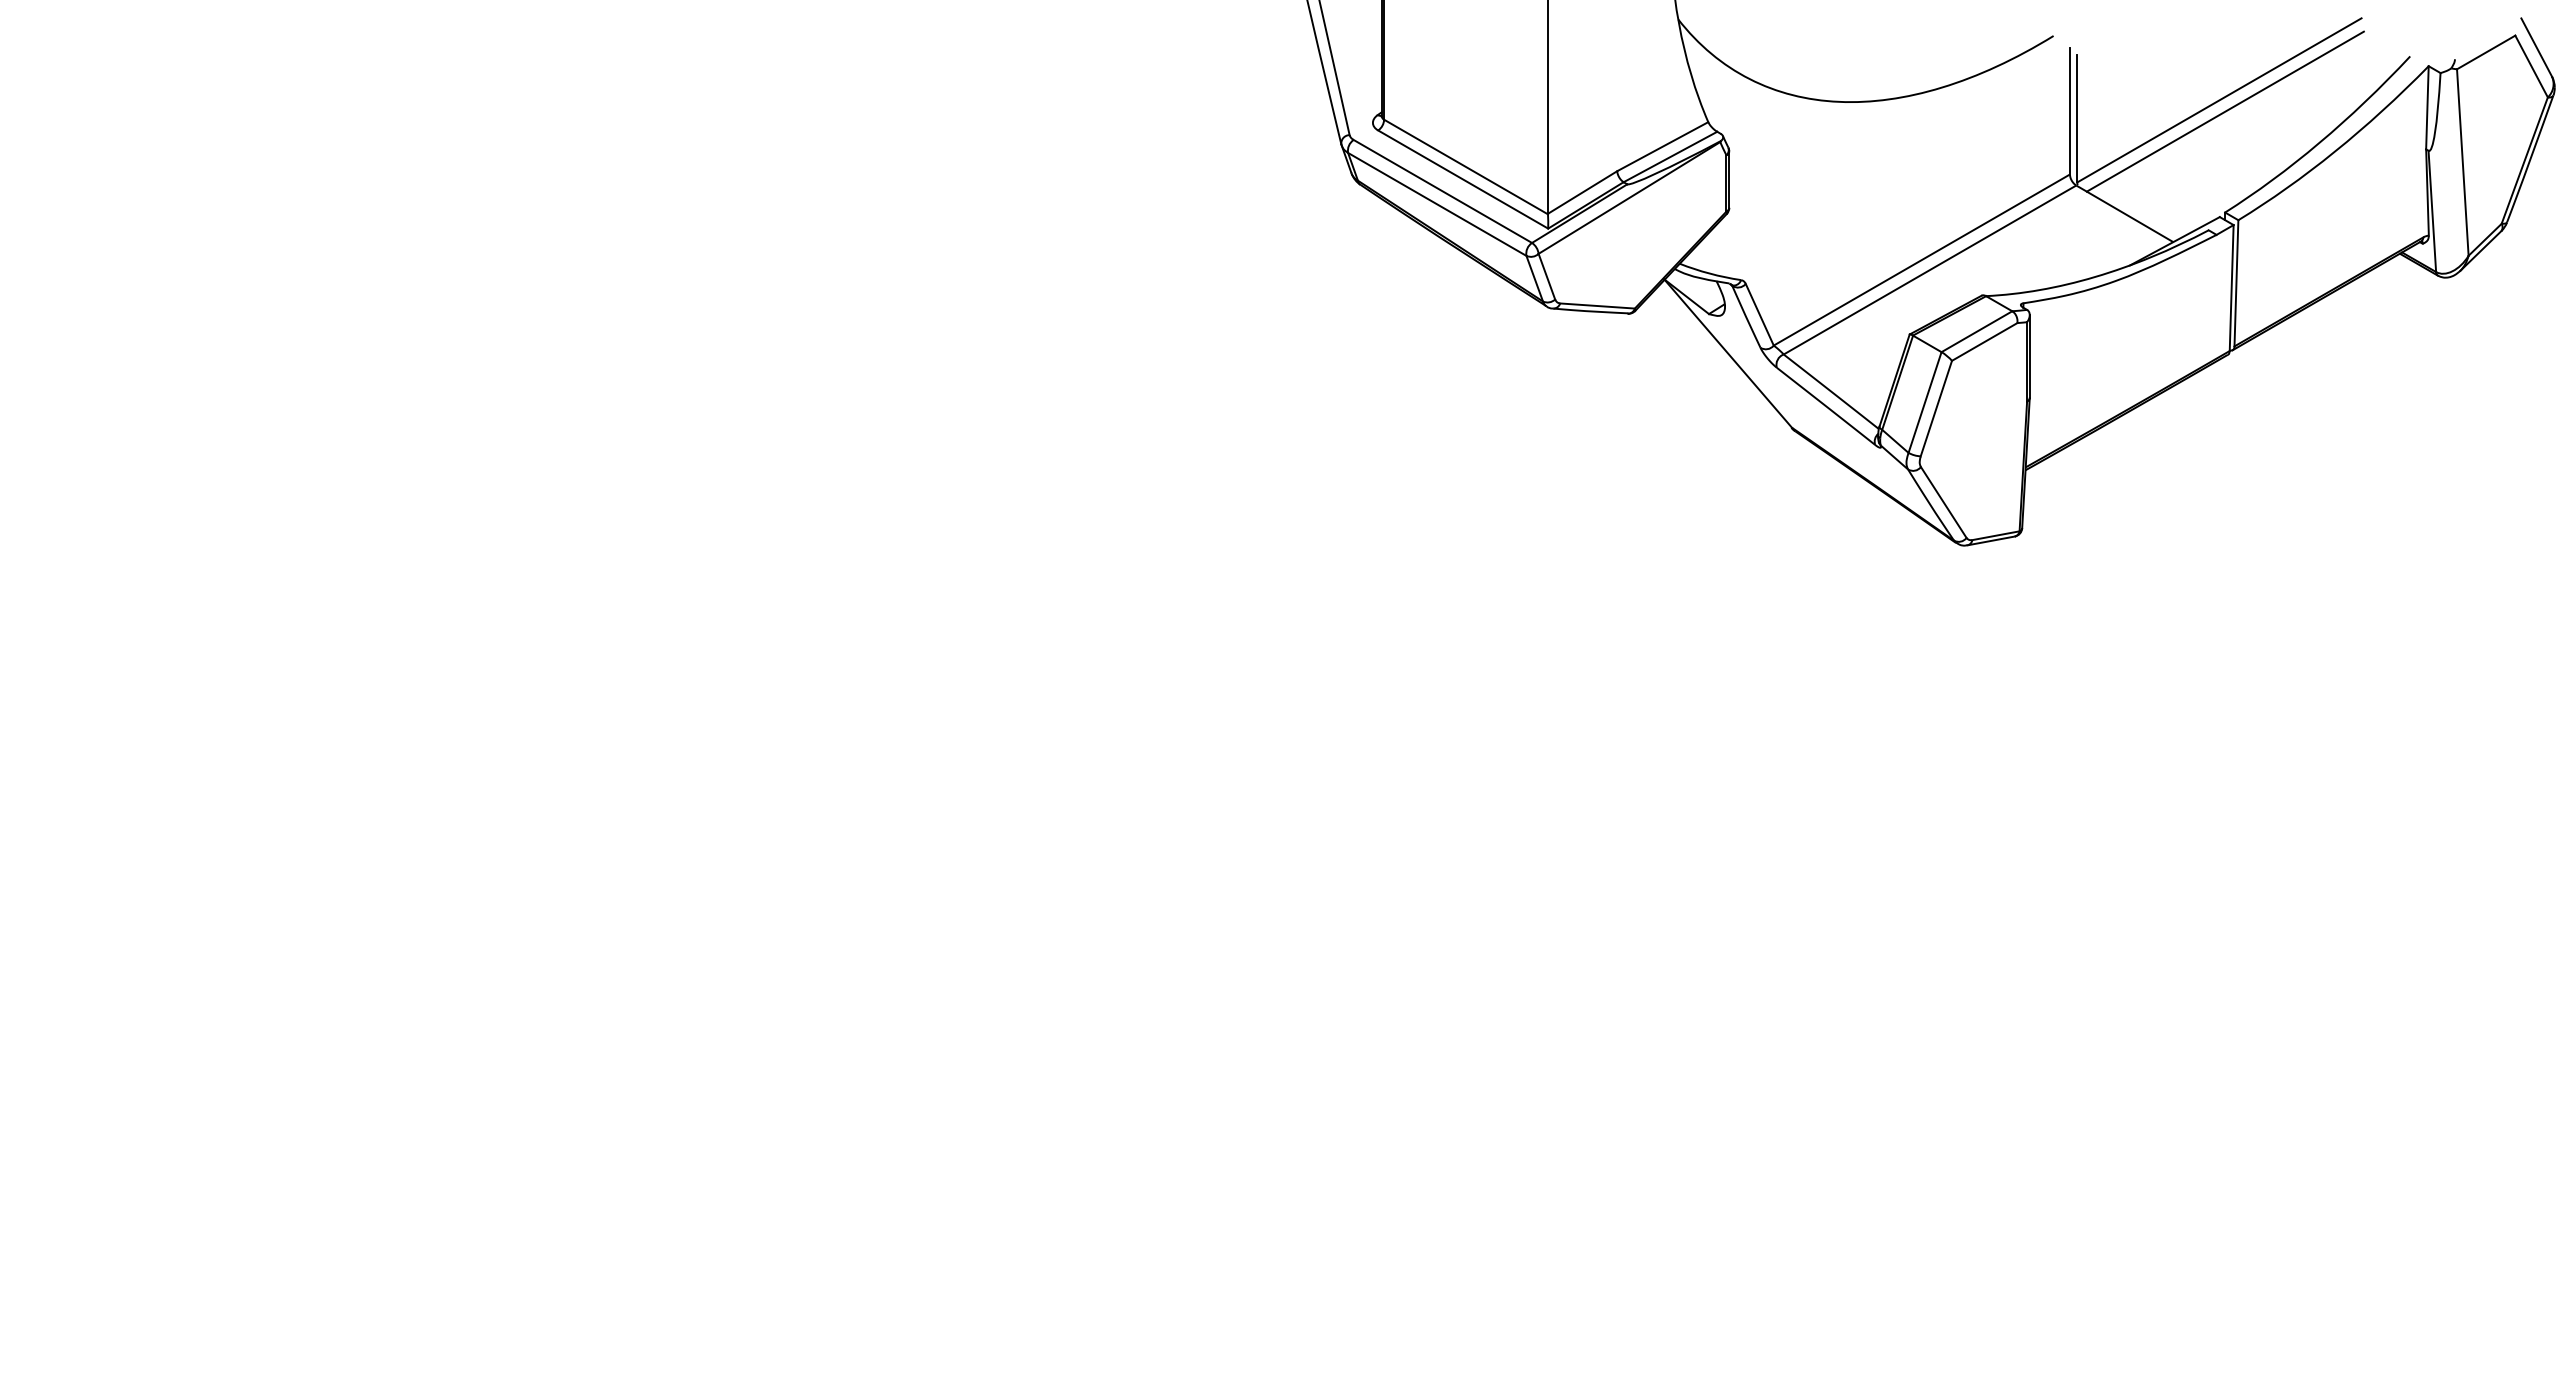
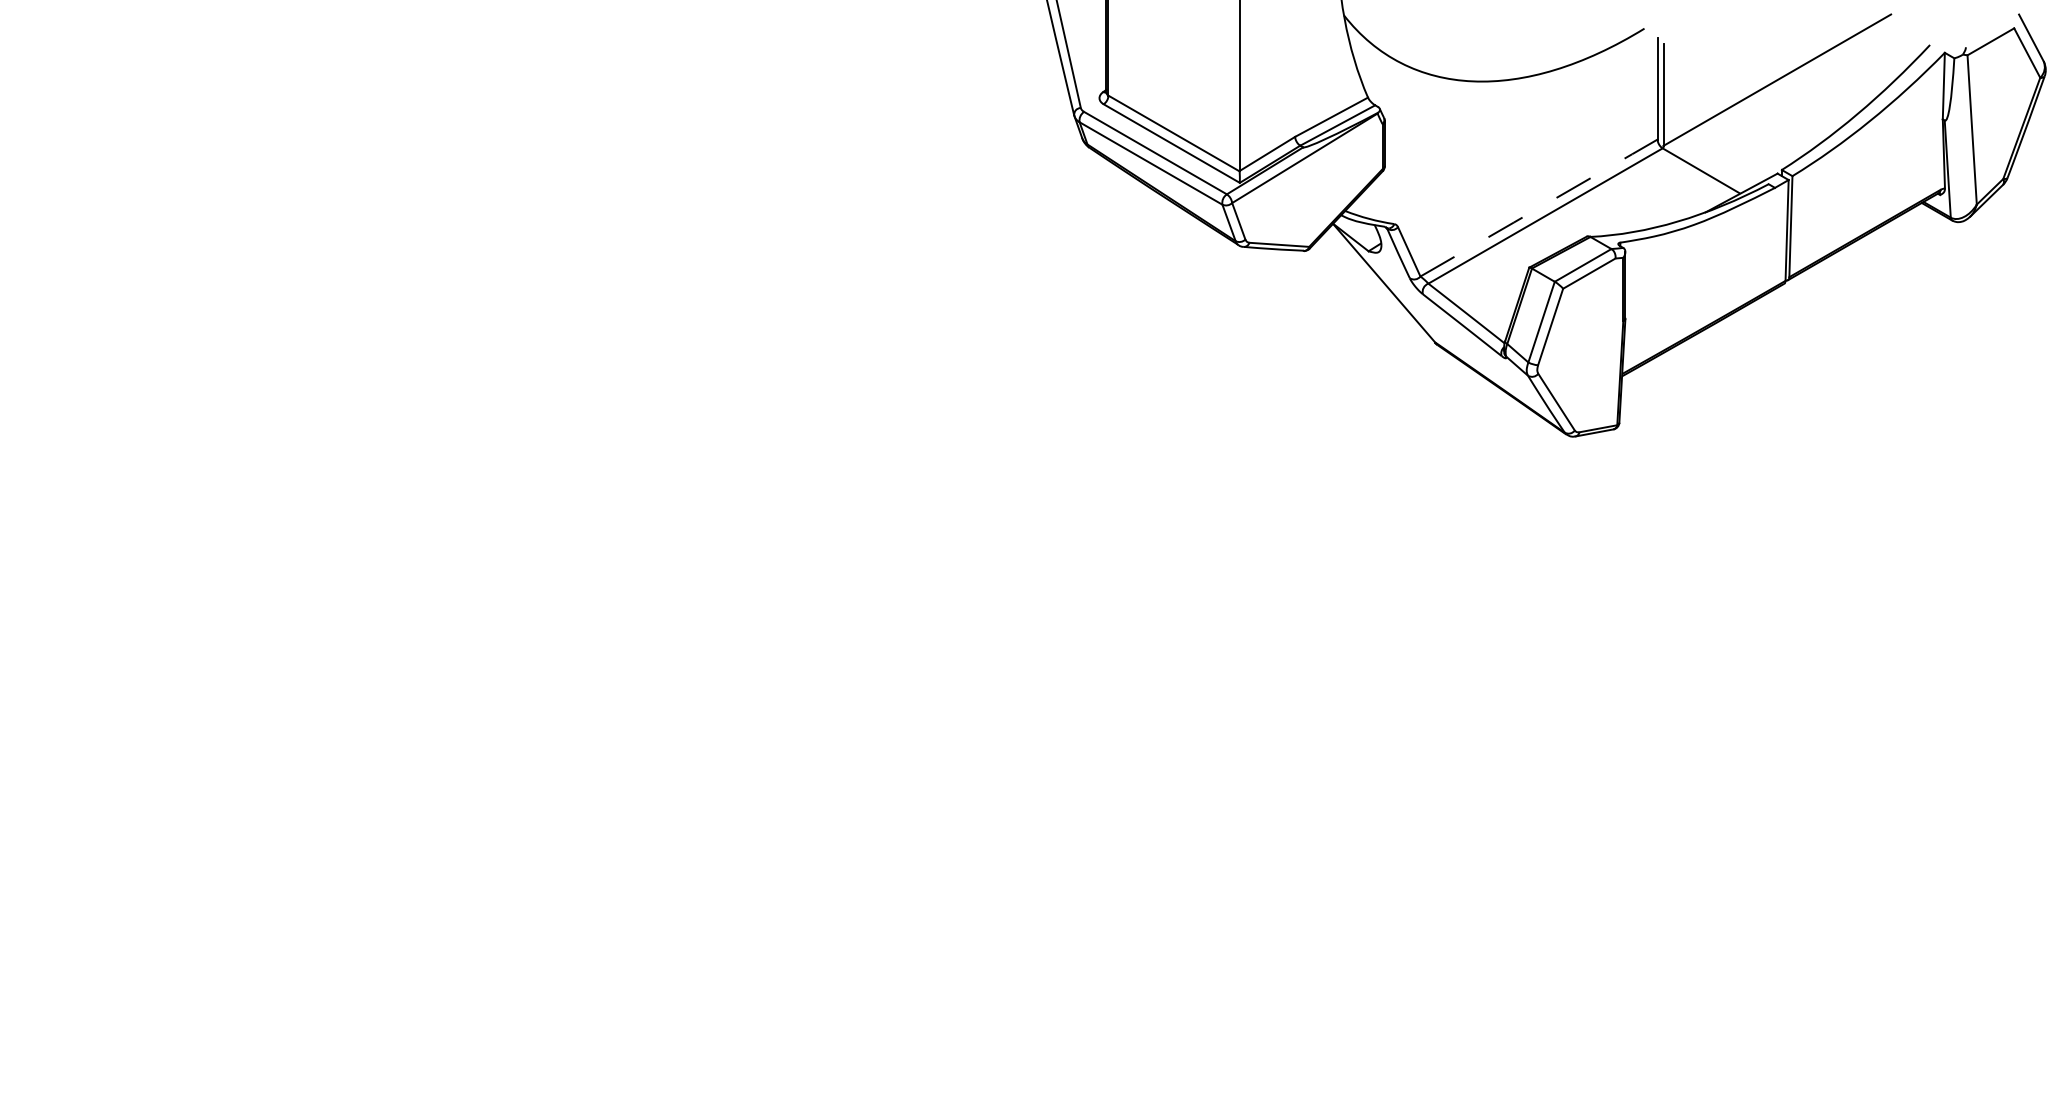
line: (2224, 111) -> (1781, 89), removed
line: (1922, 259) -> (1539, 207), solid -> dashed

